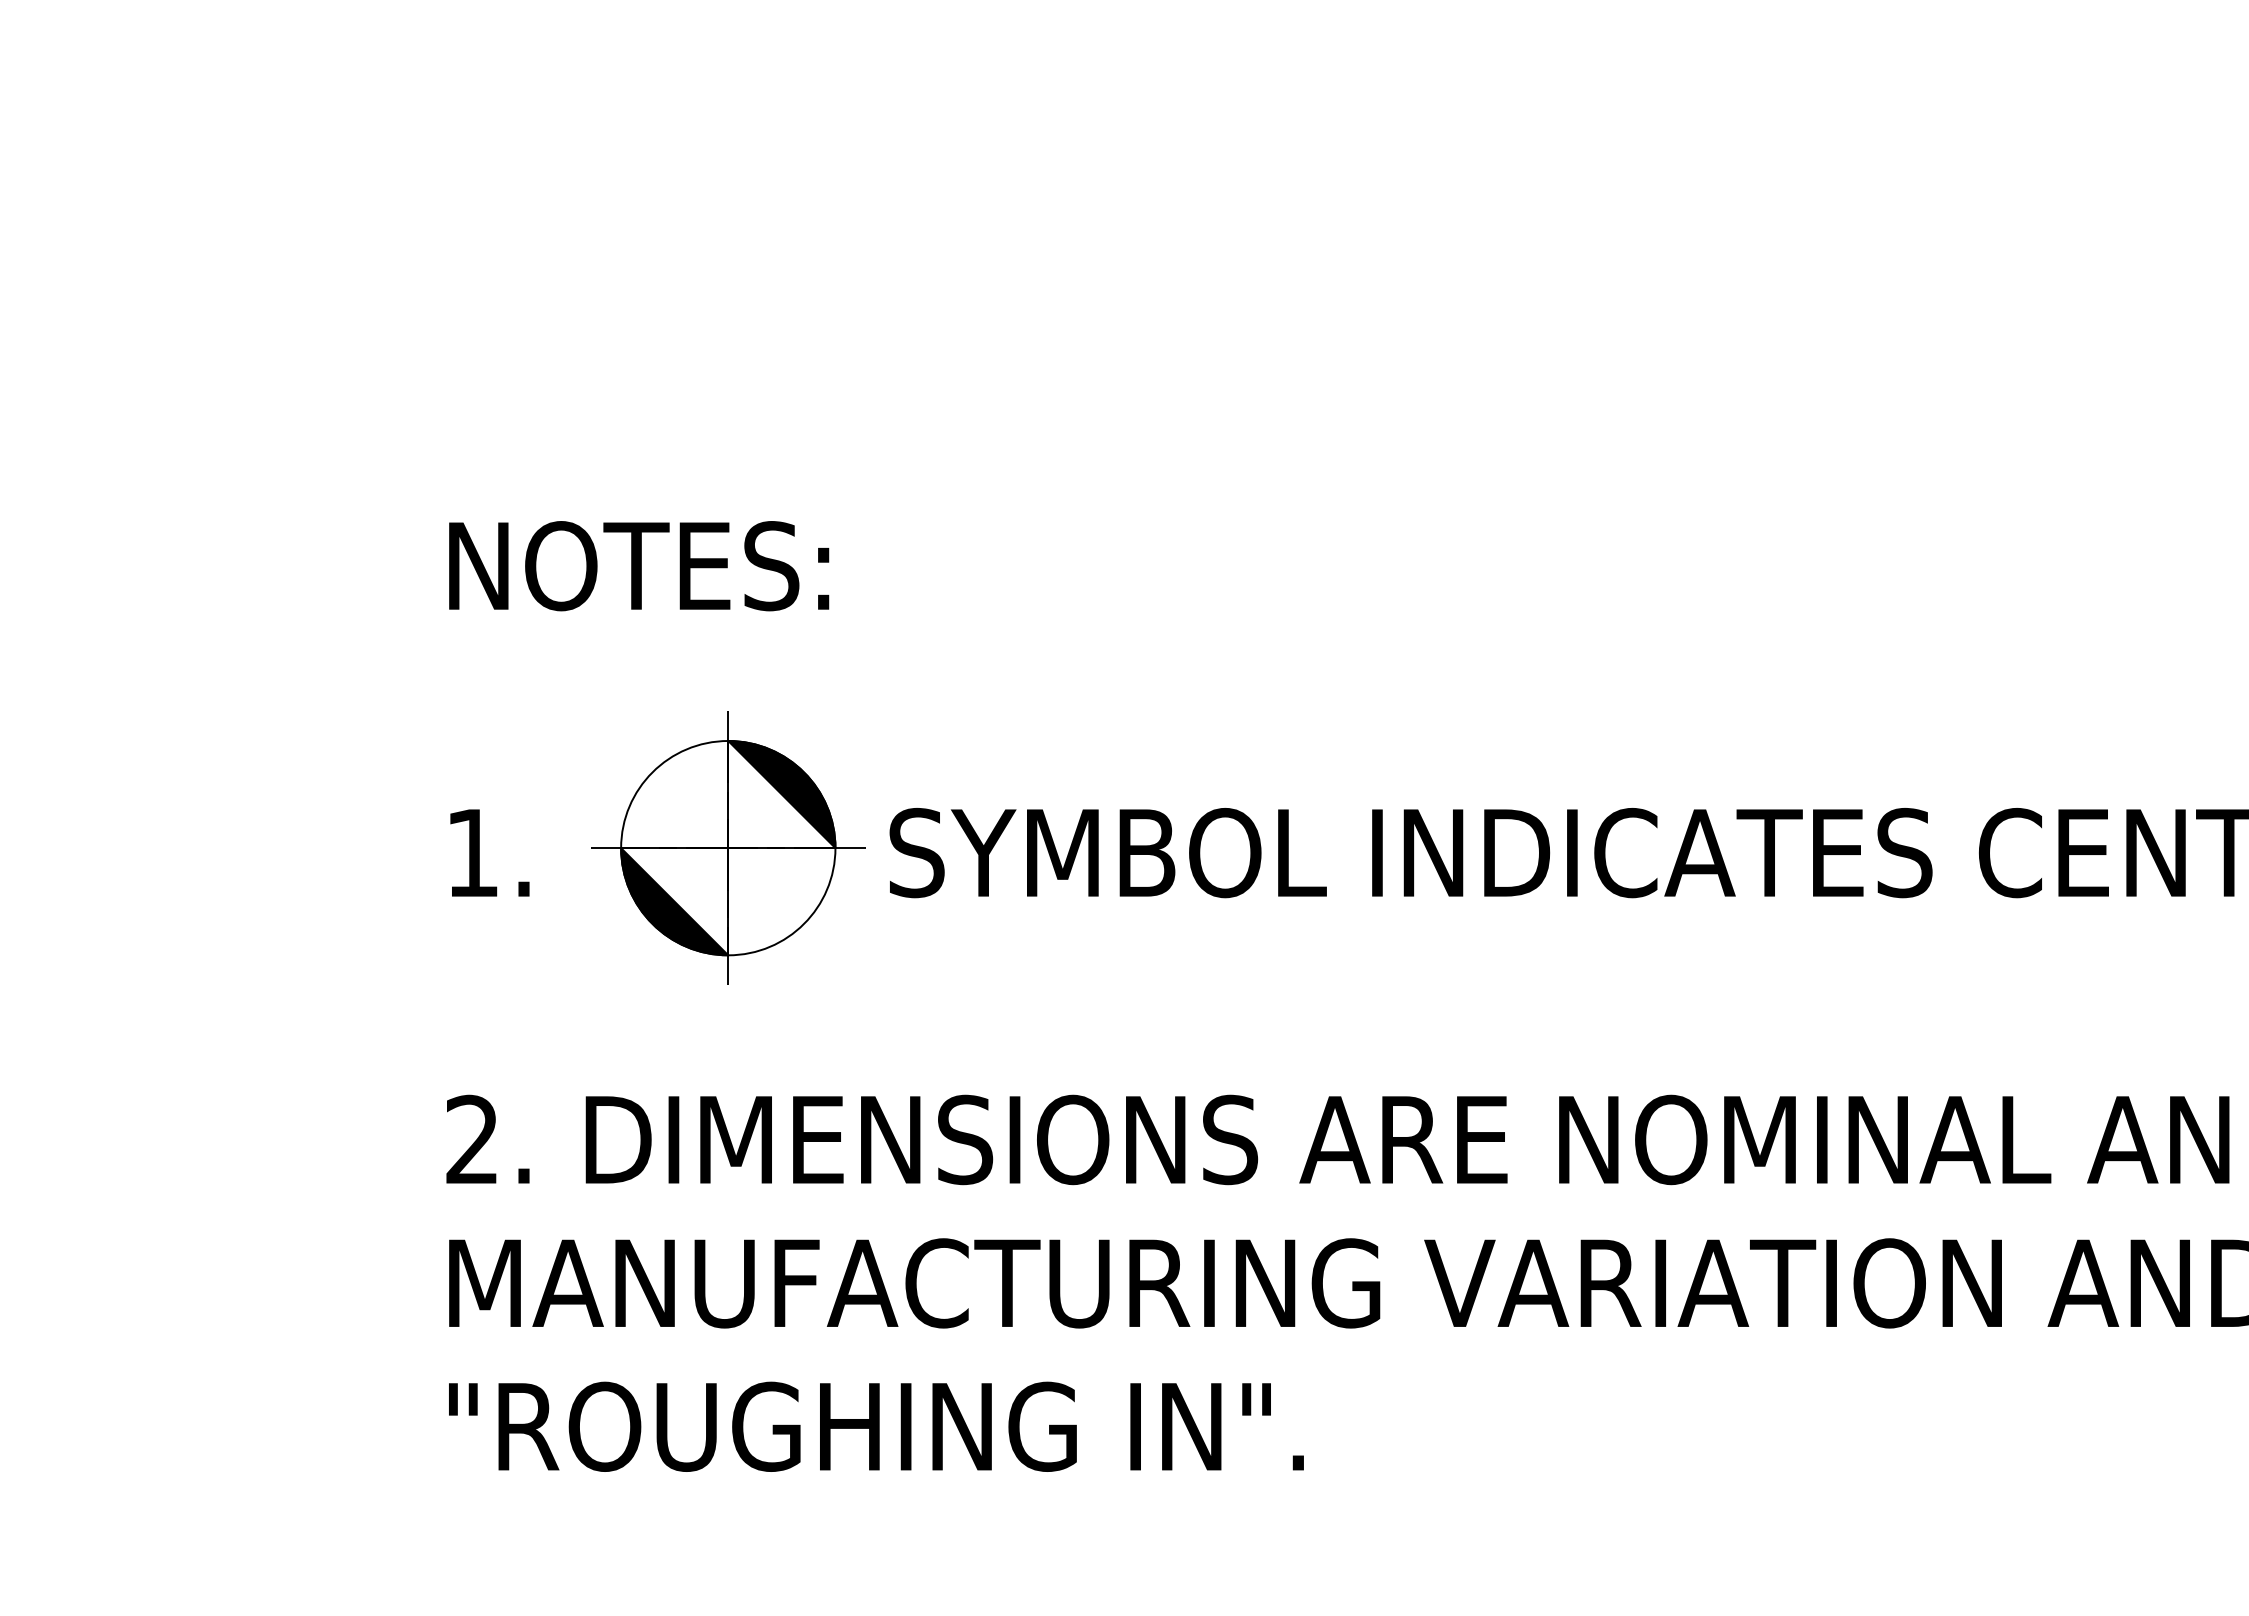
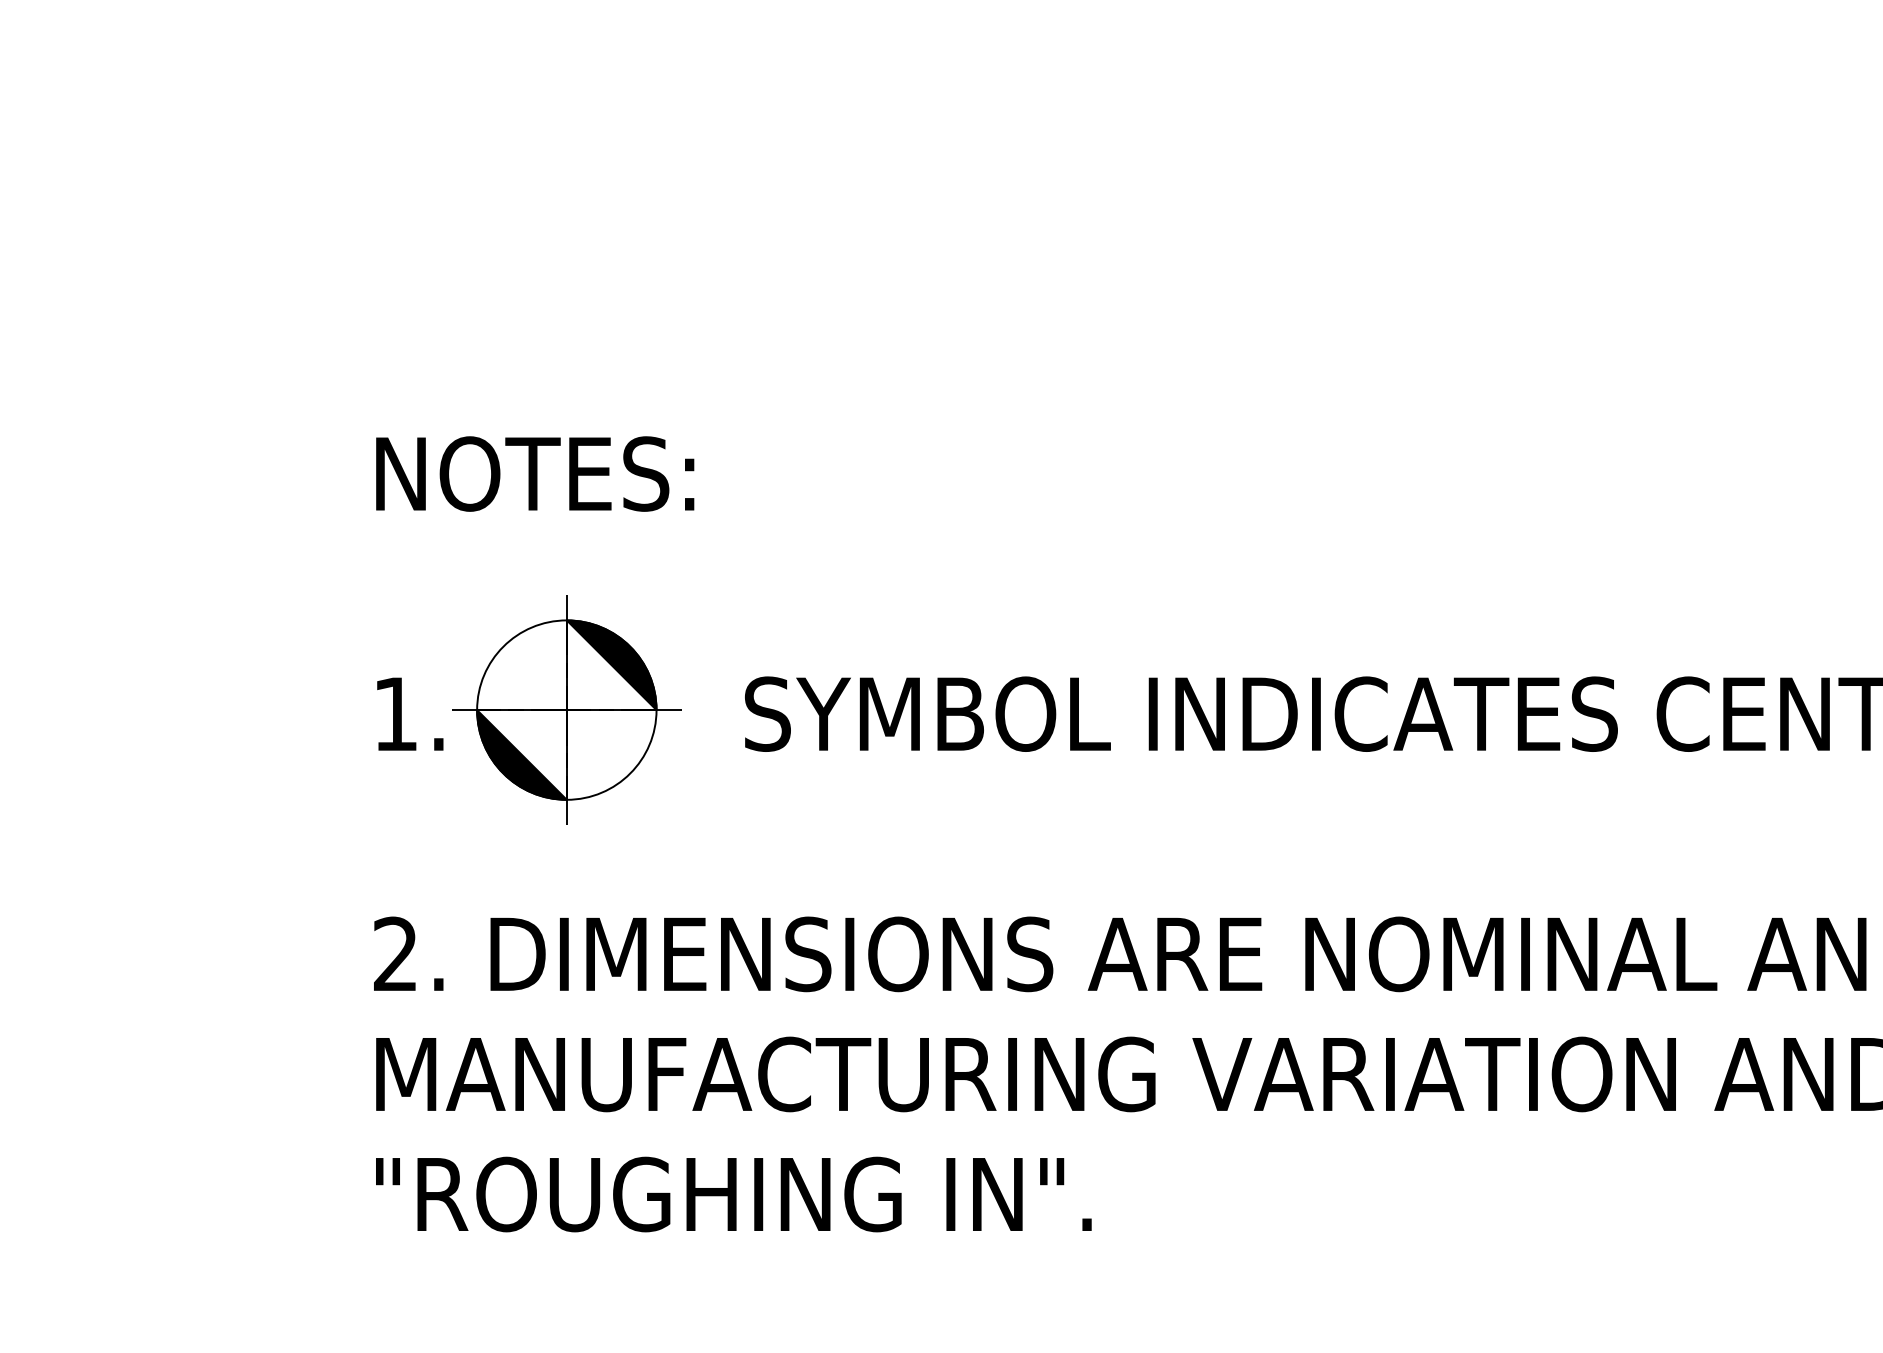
part: (727, 847) -> (566, 709), moved

